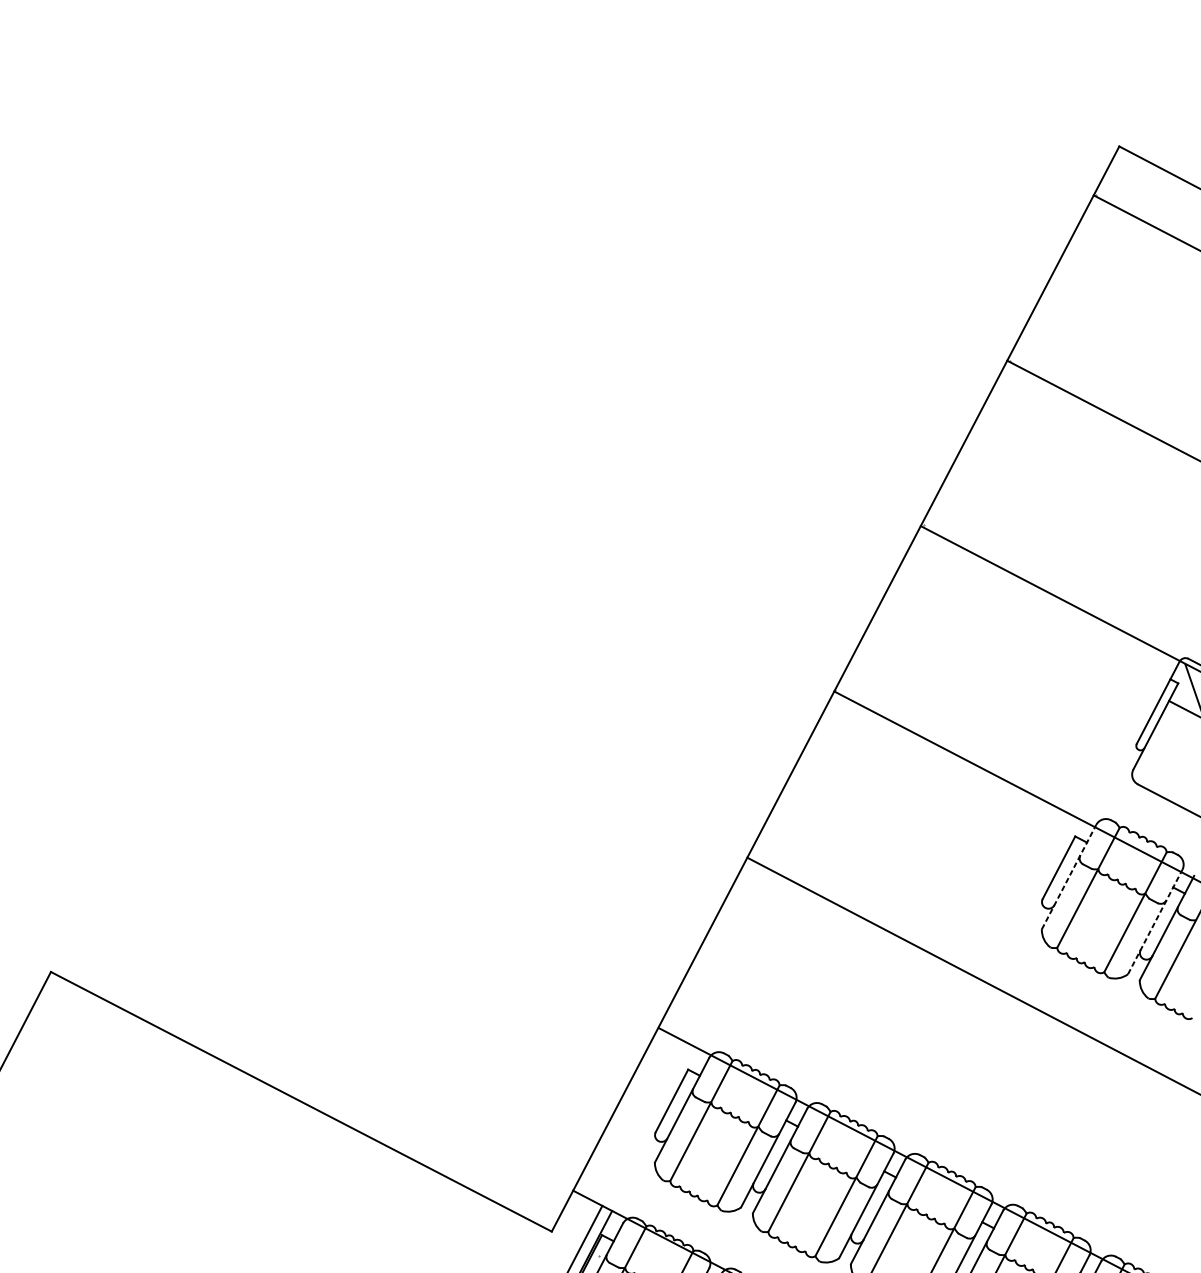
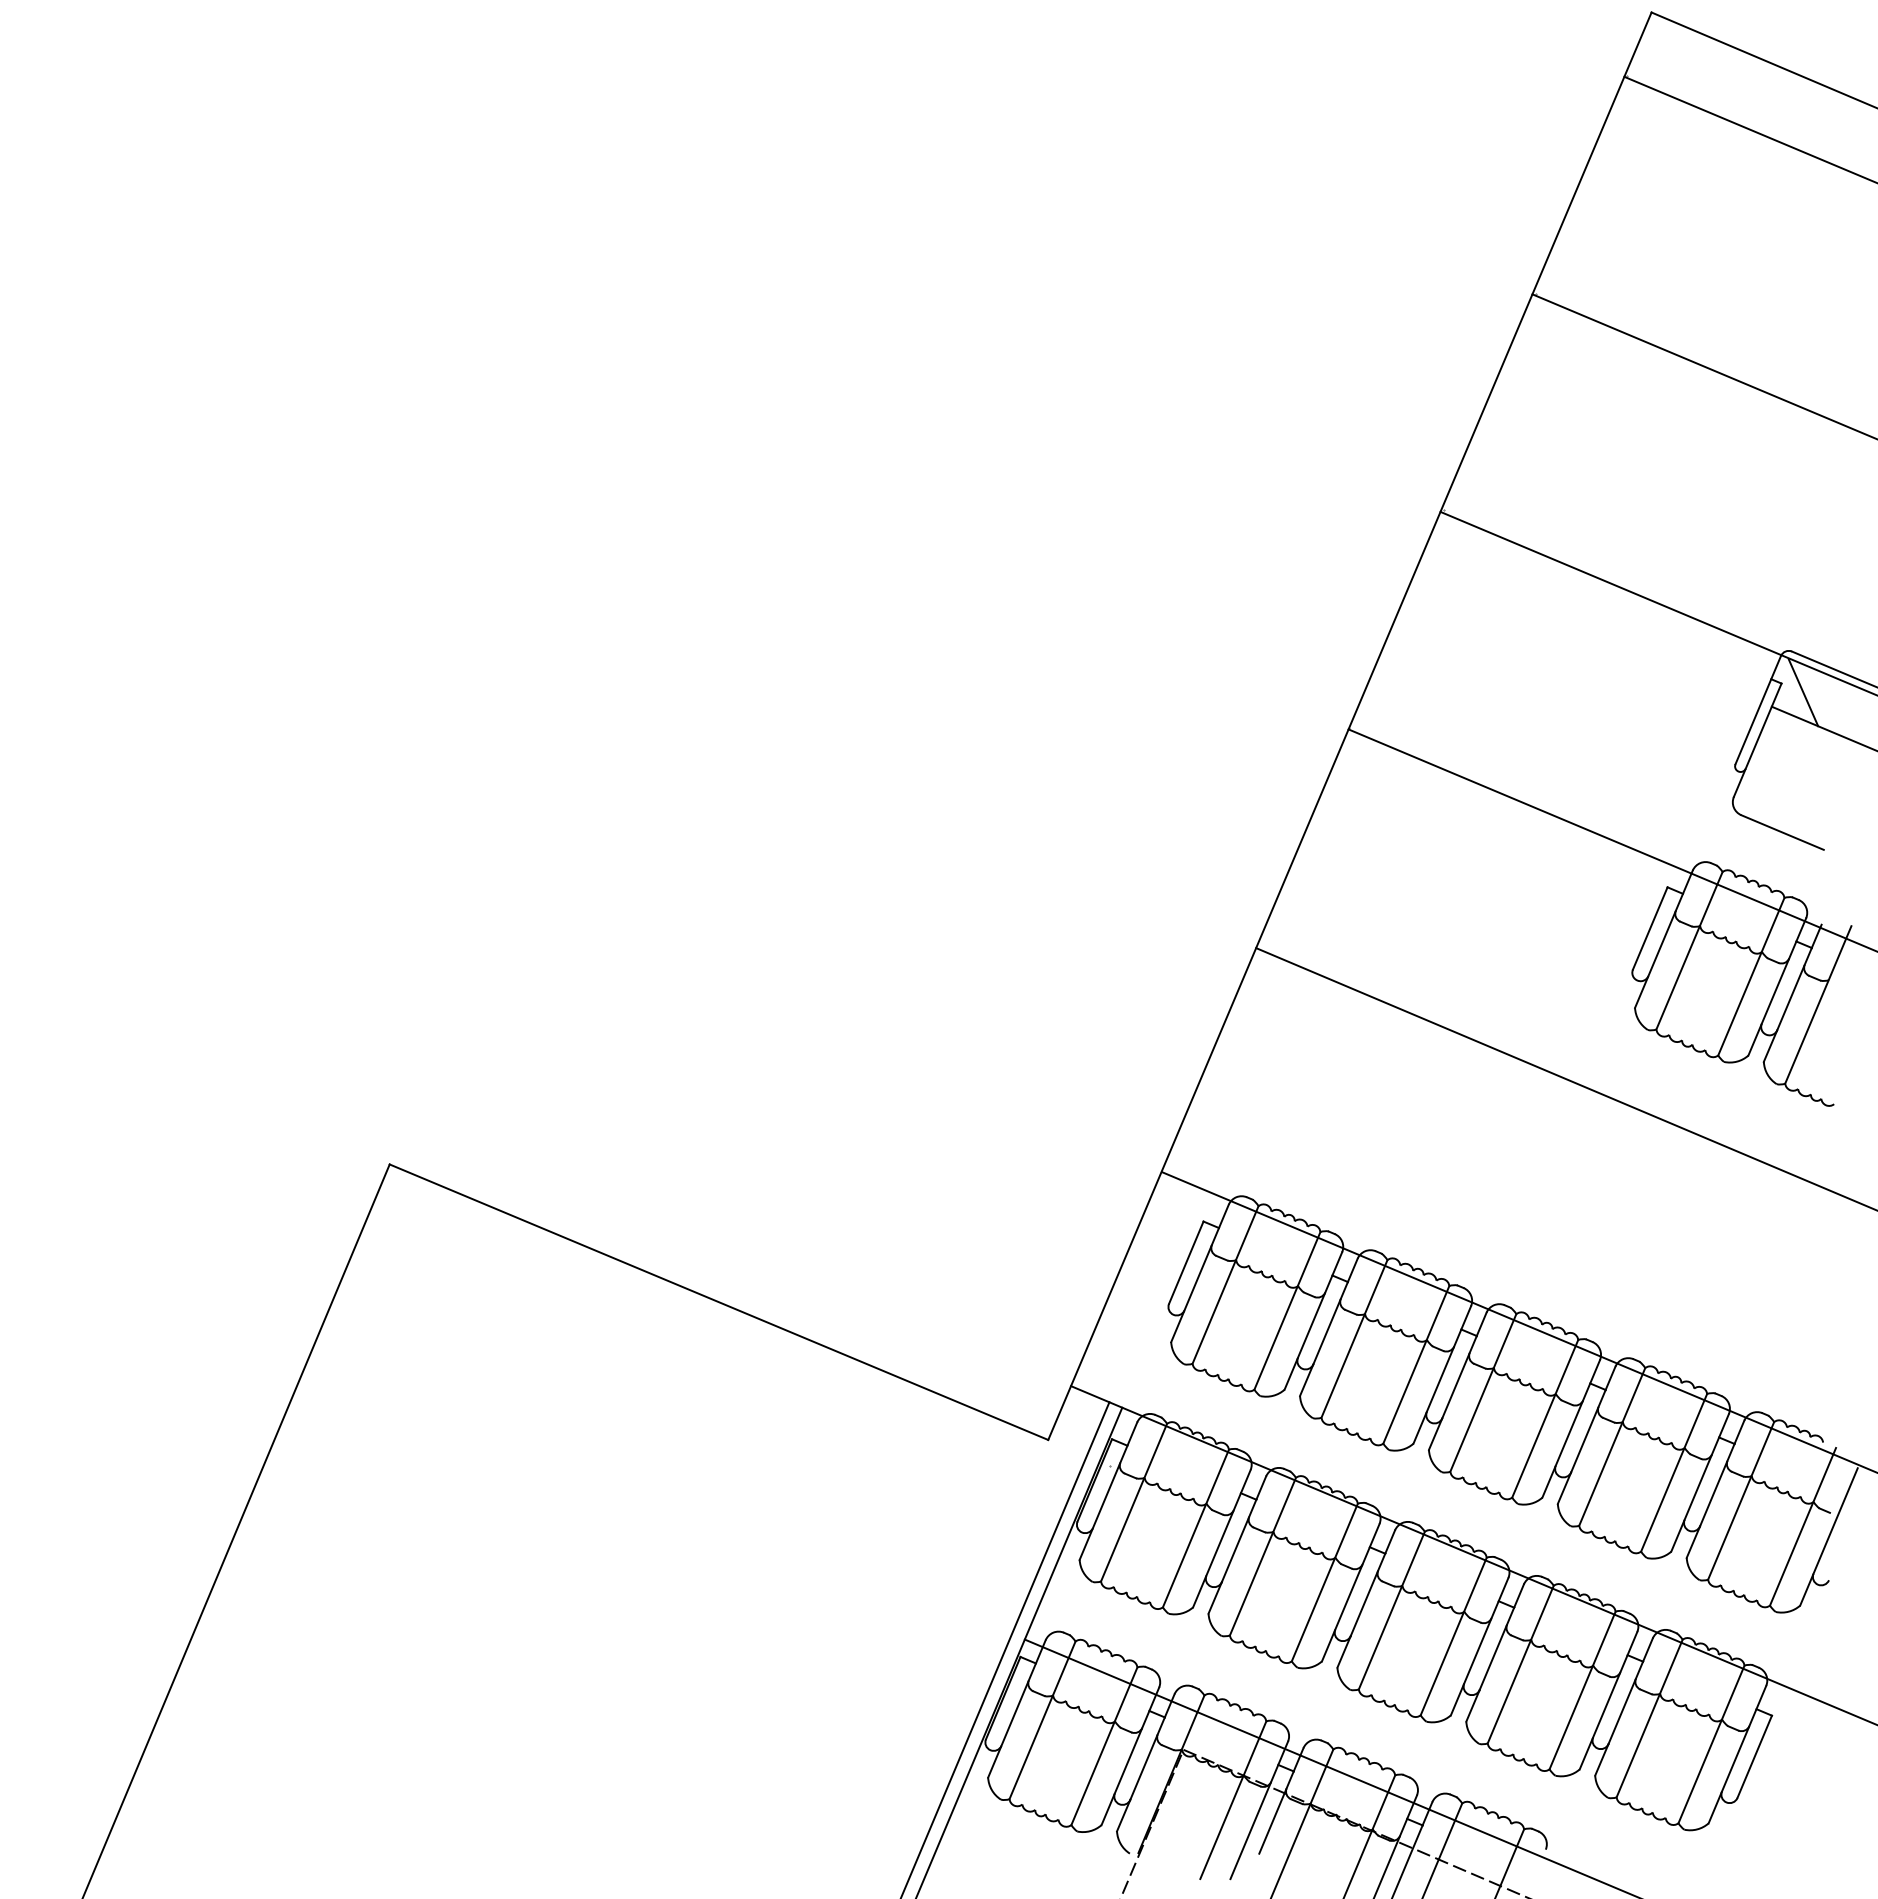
line: (1069, 876) -> (1664, 938), dashed -> solid
line: (1155, 921) -> (1777, 986), dashed -> solid

